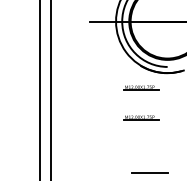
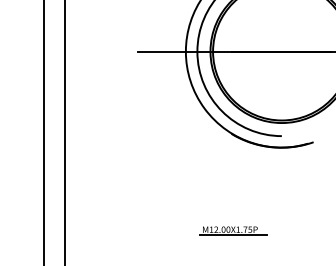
part: (141, 87) -> (233, 174), removed

